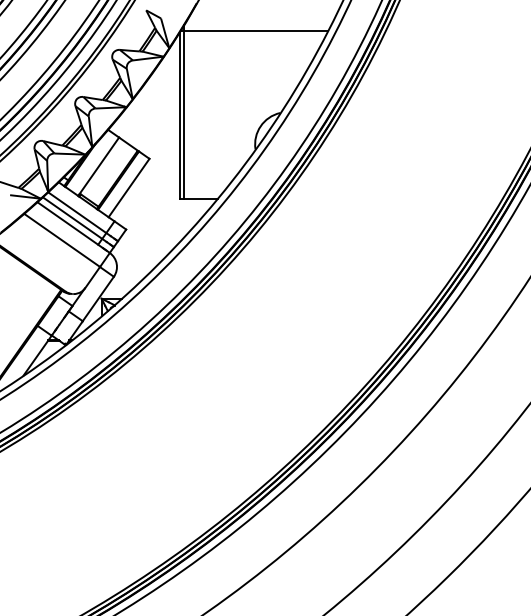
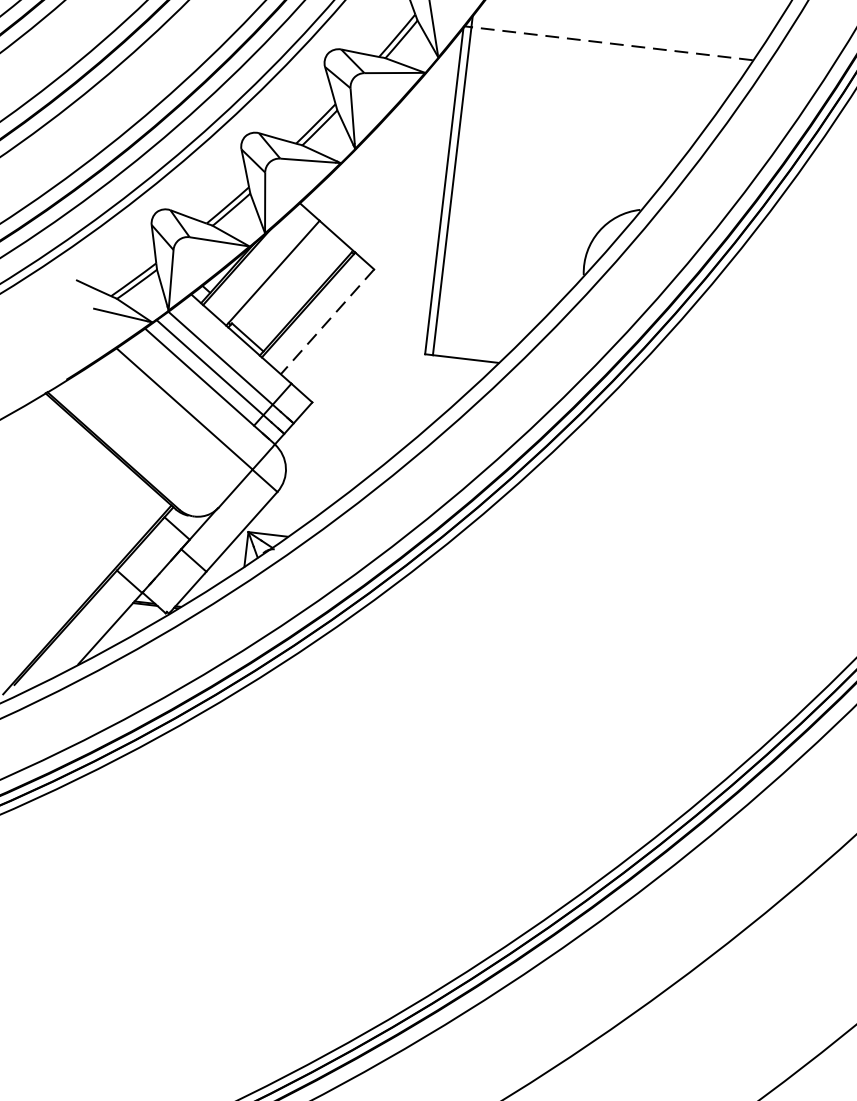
line: (256, 30) -> (612, 42), solid -> dashed
line: (129, 188) -> (328, 322), solid -> dashed

